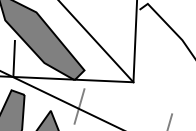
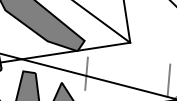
line: (13, 58) -> (19, 42), removed

